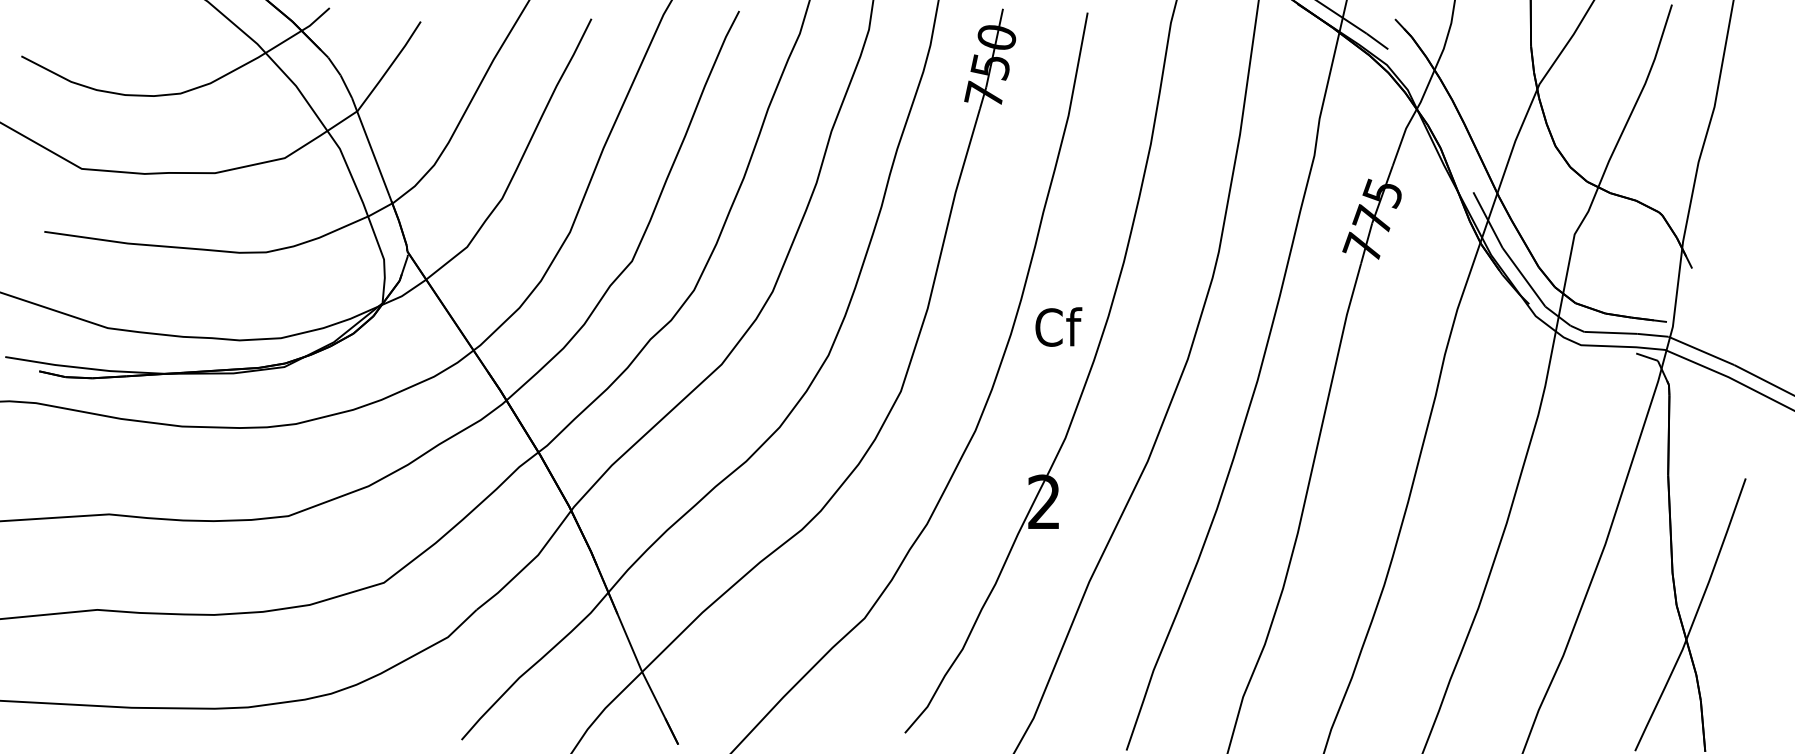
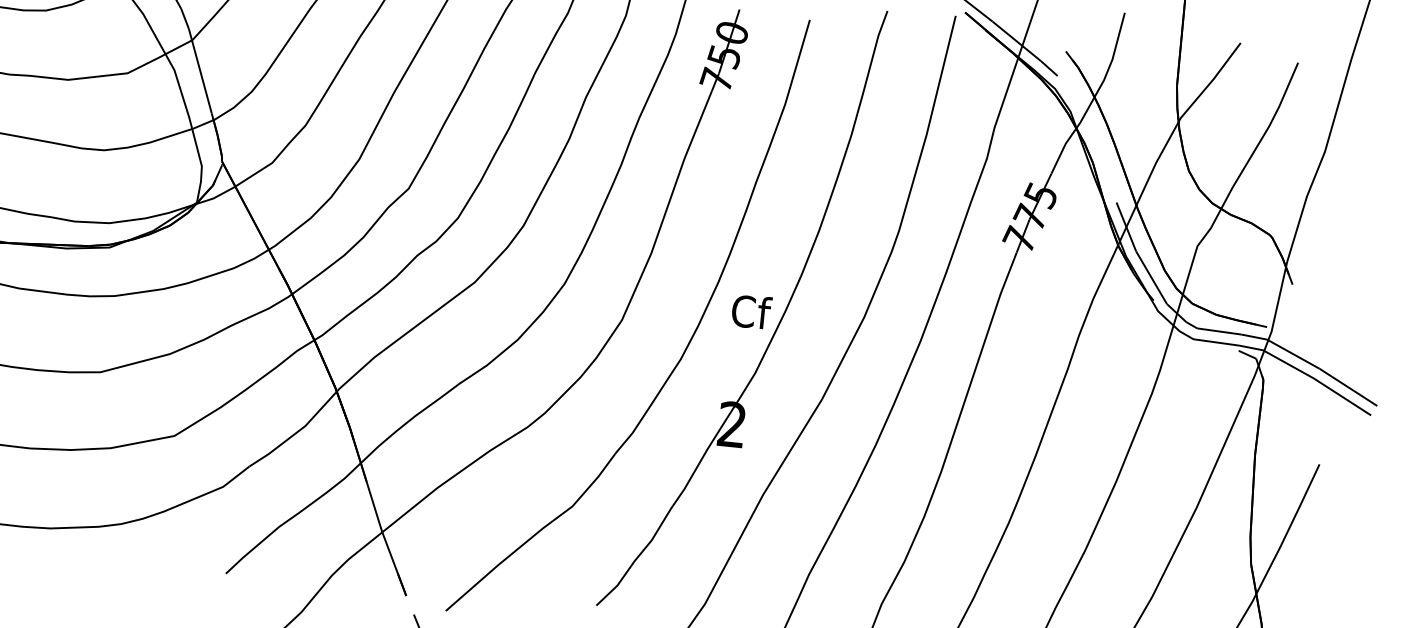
text: (1058, 326) -> (751, 311), moved

